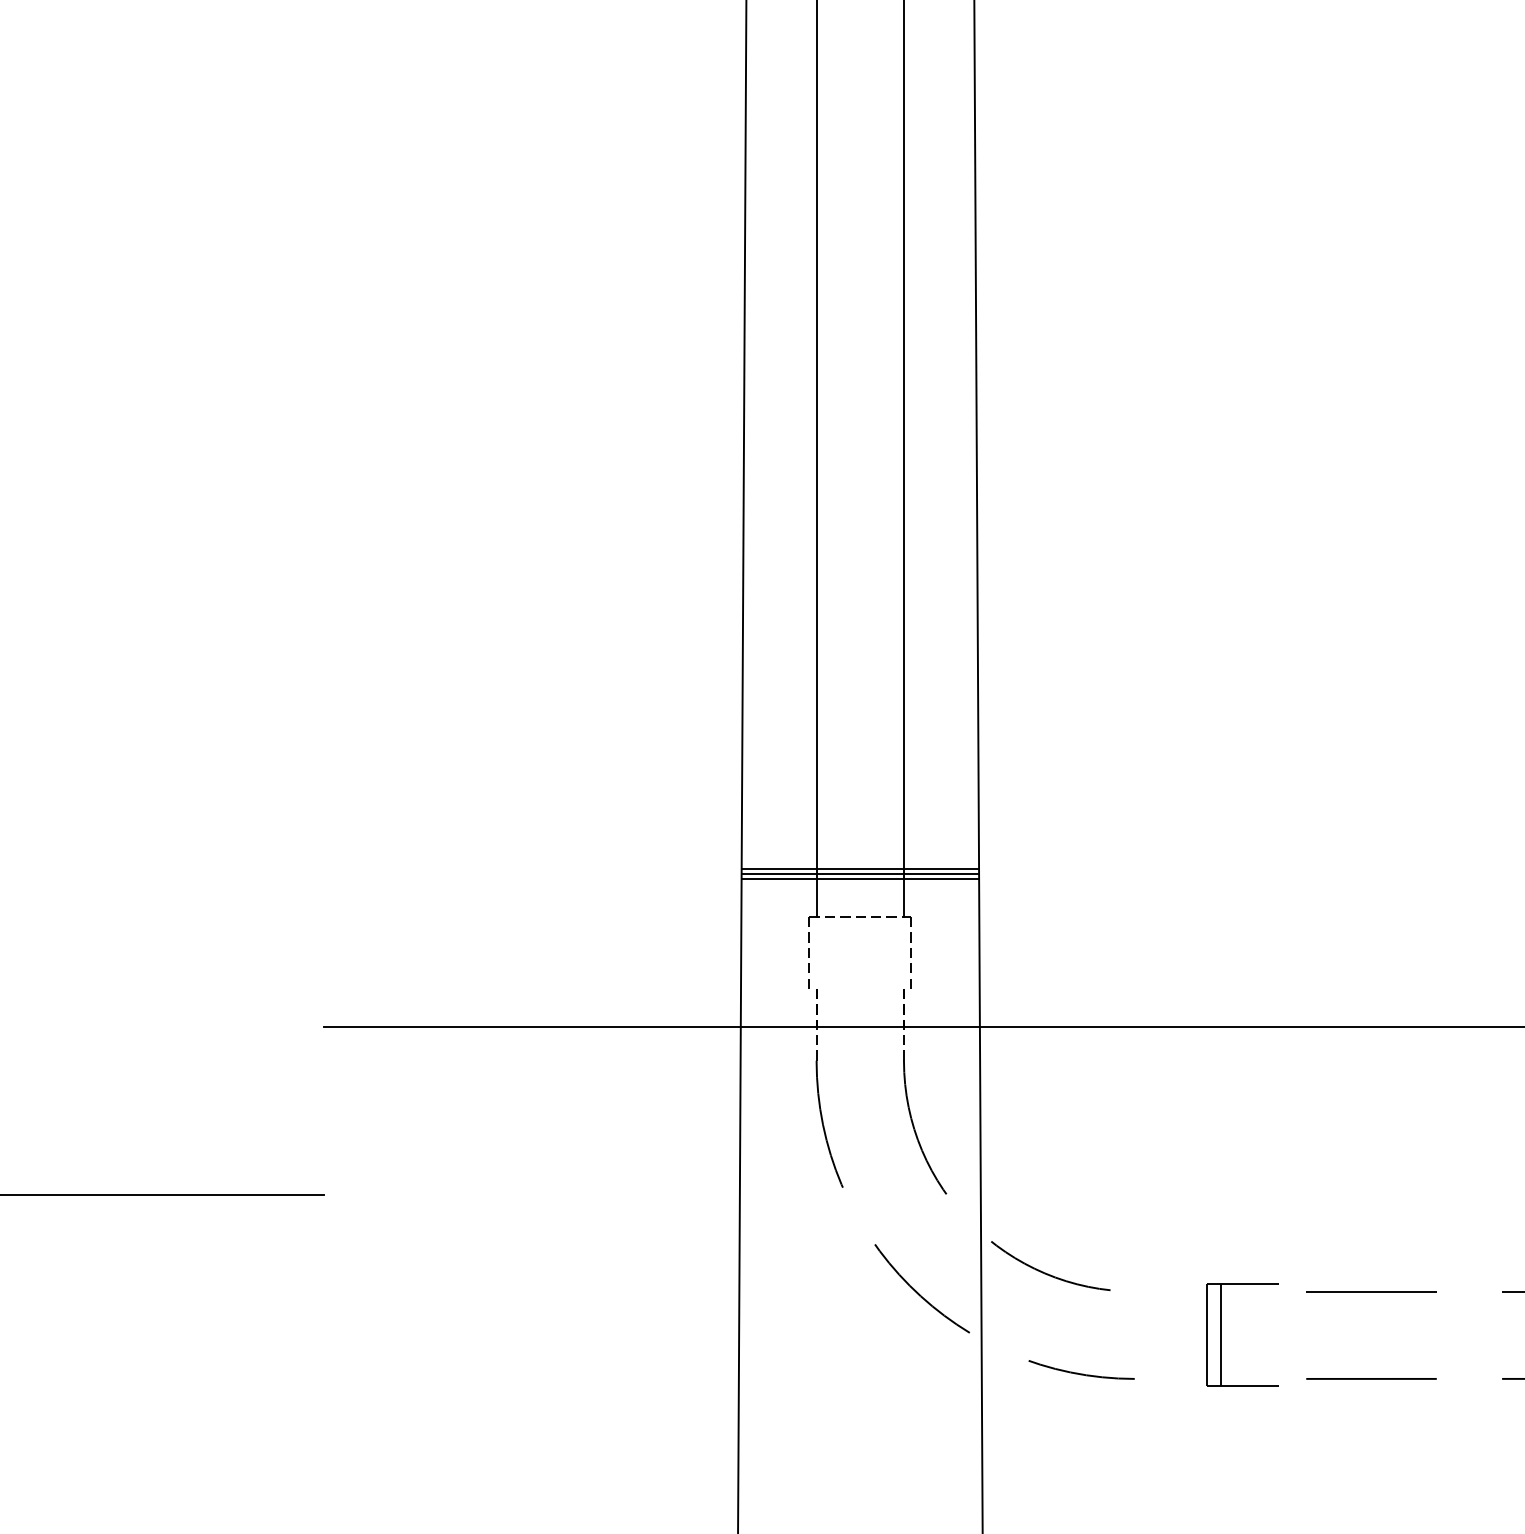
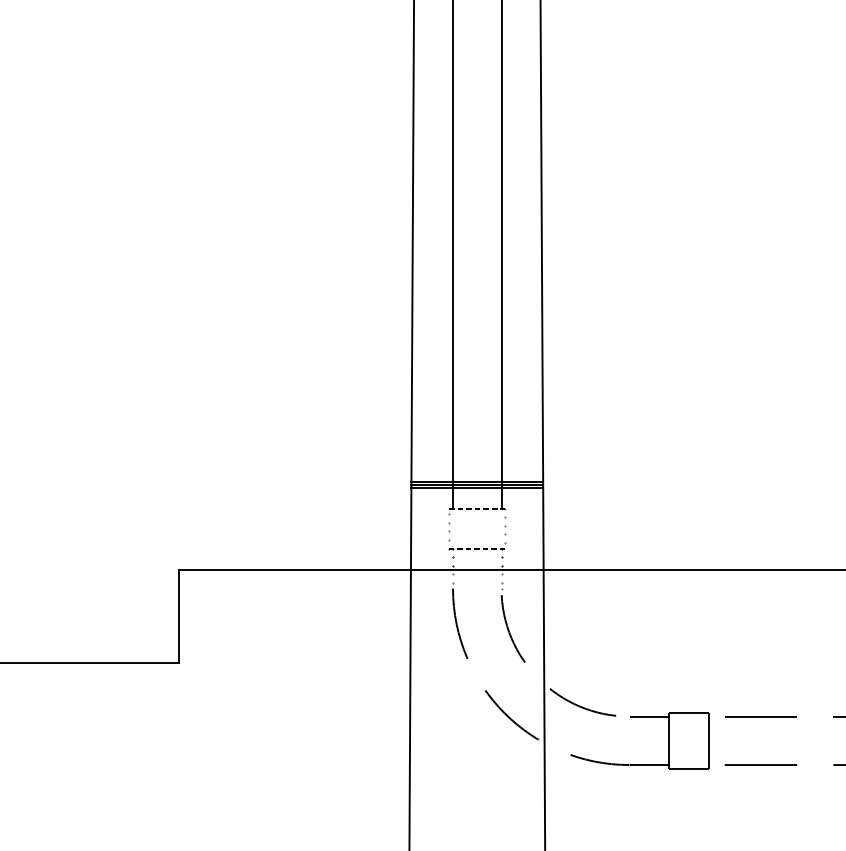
line: (860, 988) -> (477, 548), added
line: (323, 1111) -> (179, 616), added
line: (1170, 1291) -> (649, 716), added
line: (1221, 1334) -> (709, 740), moved
line: (1170, 1379) -> (649, 765), added

